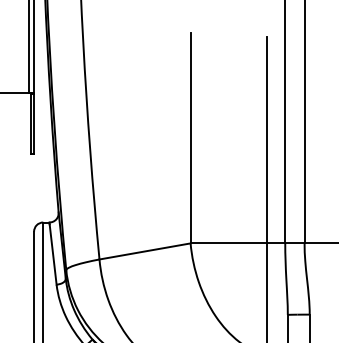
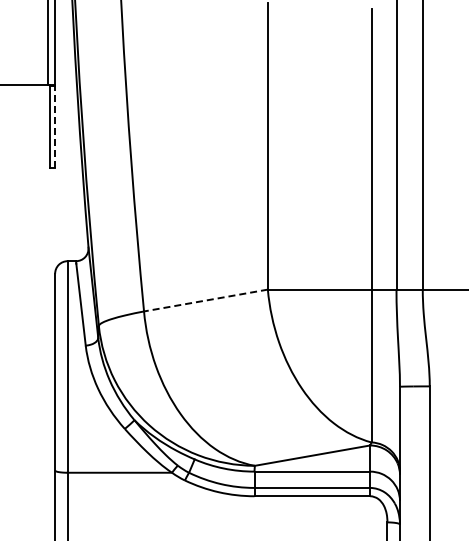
line: (34, 124) -> (55, 127), solid -> dashed
line: (144, 251) -> (205, 300), solid -> dashed

